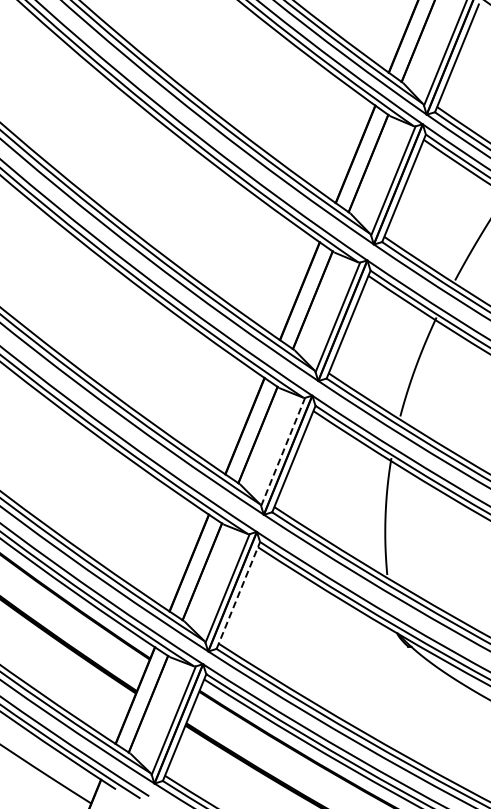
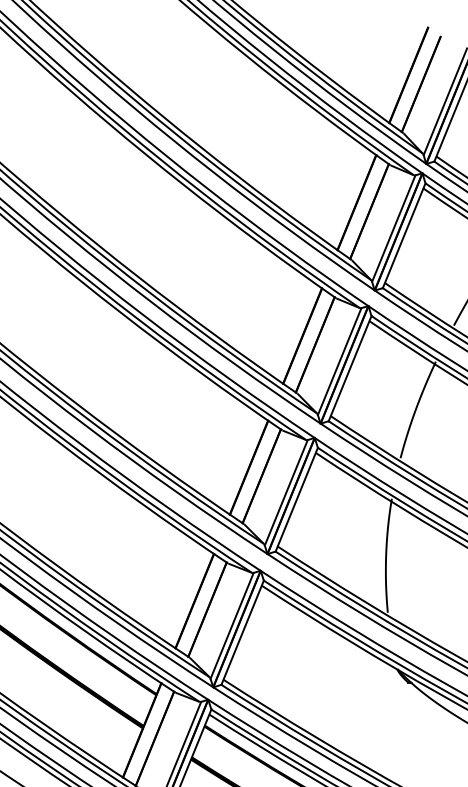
line: (283, 451) -> (286, 492), dashed -> solid
line: (238, 595) -> (242, 632), dashed -> solid

